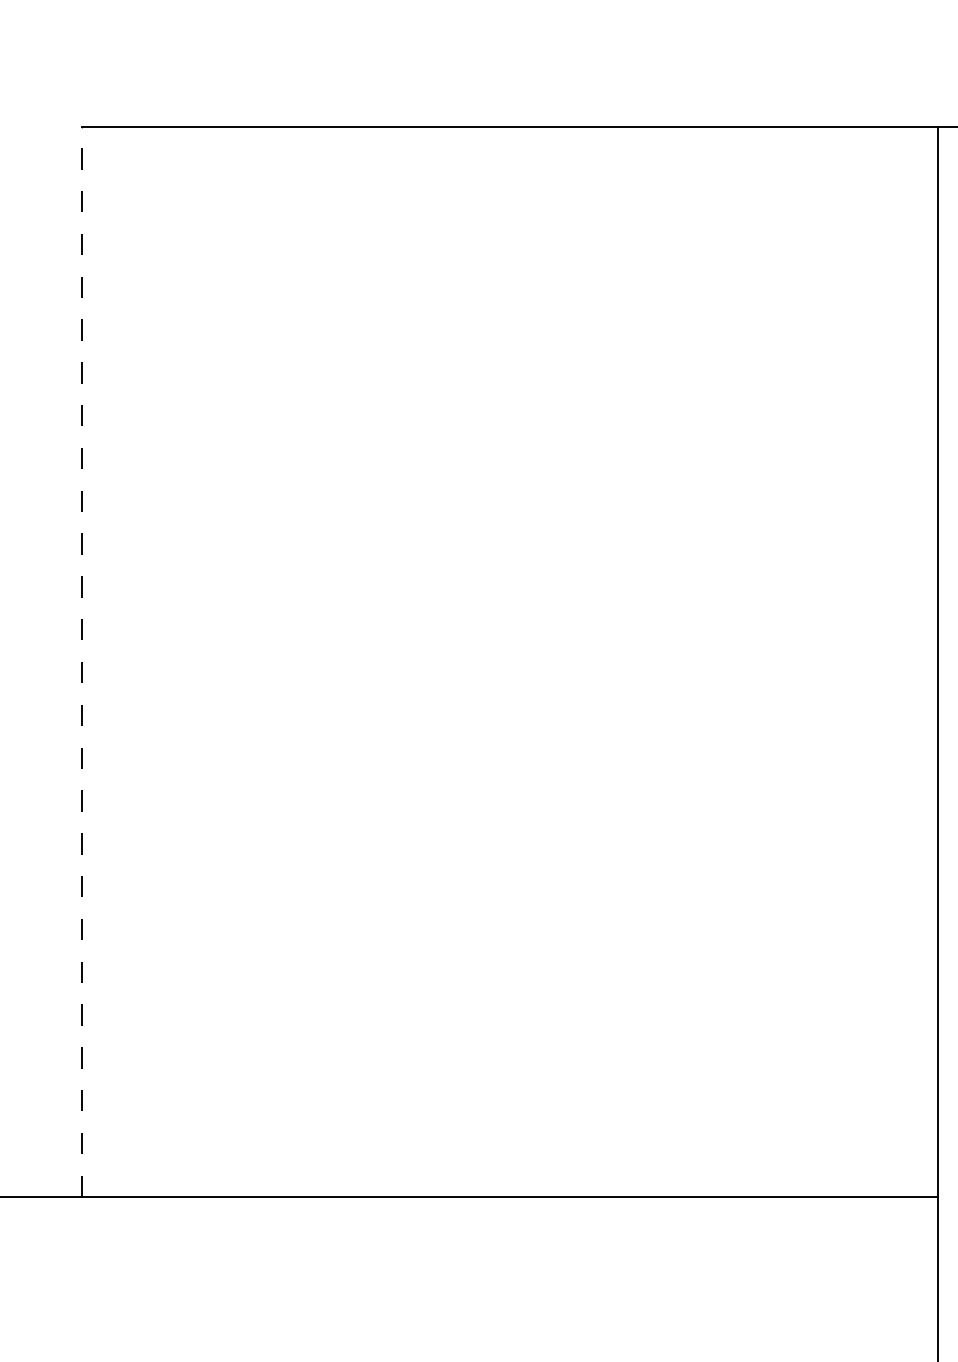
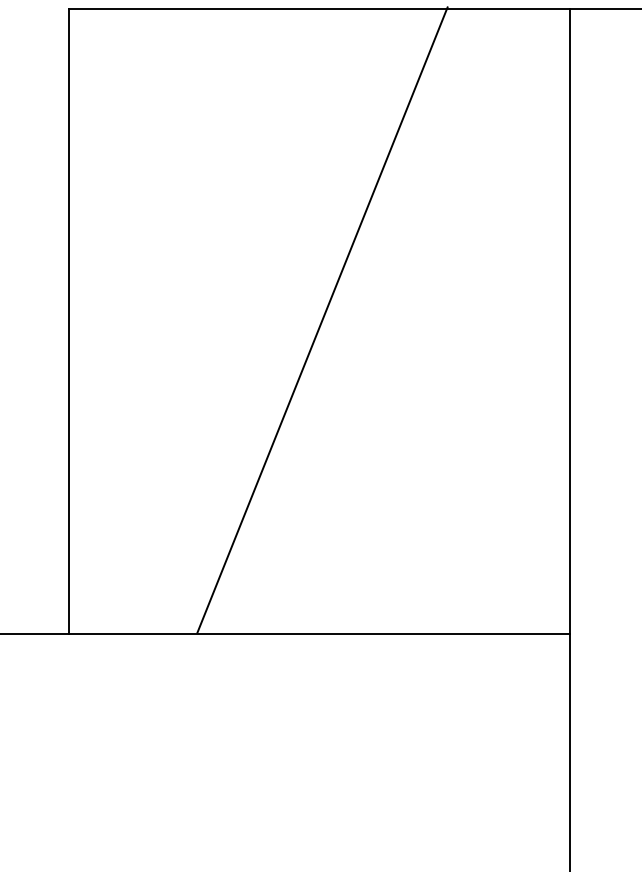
line: (514, 657) -> (322, 319), added
line: (81, 661) -> (69, 321), dashed -> solid

